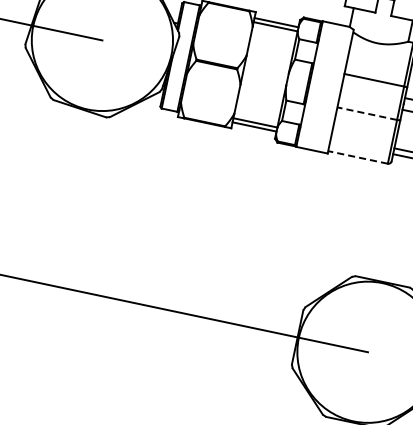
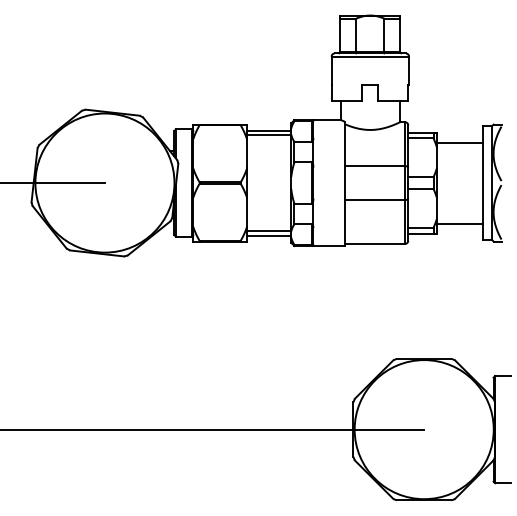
line: (366, 113) -> (374, 199), dashed -> solid
line: (357, 156) -> (374, 243), dashed -> solid

